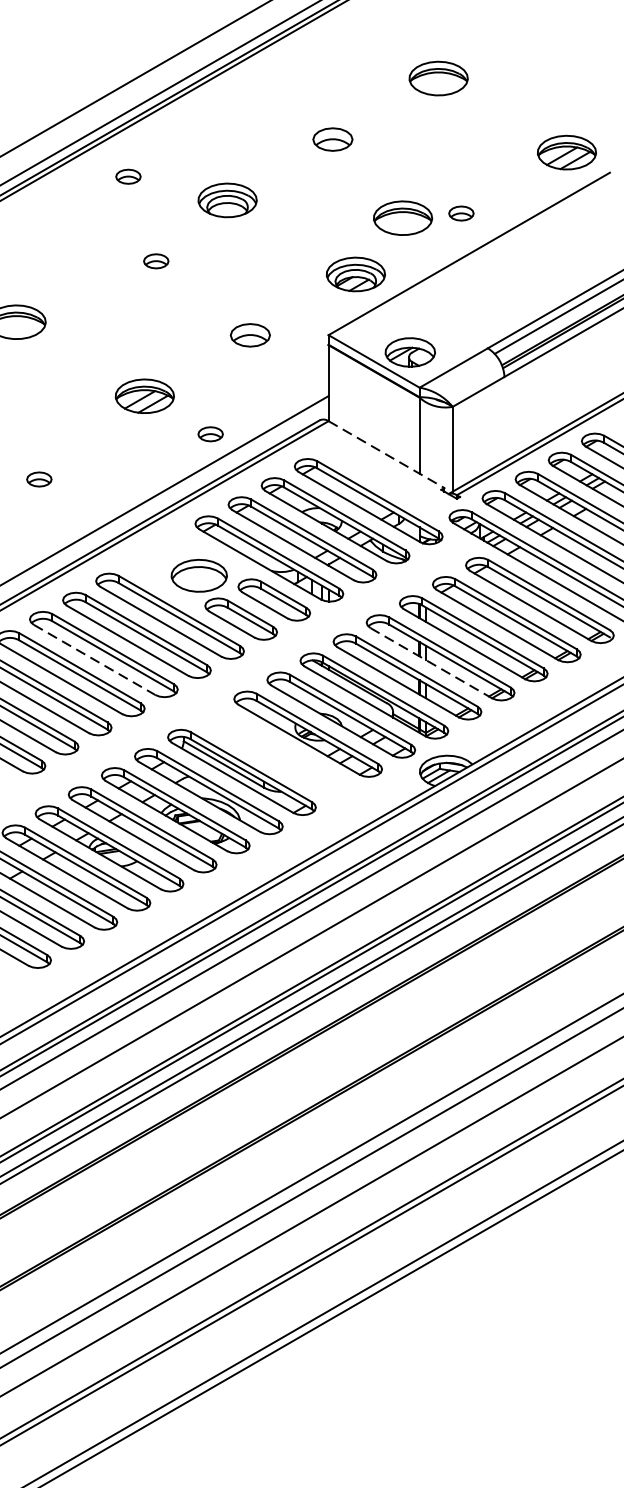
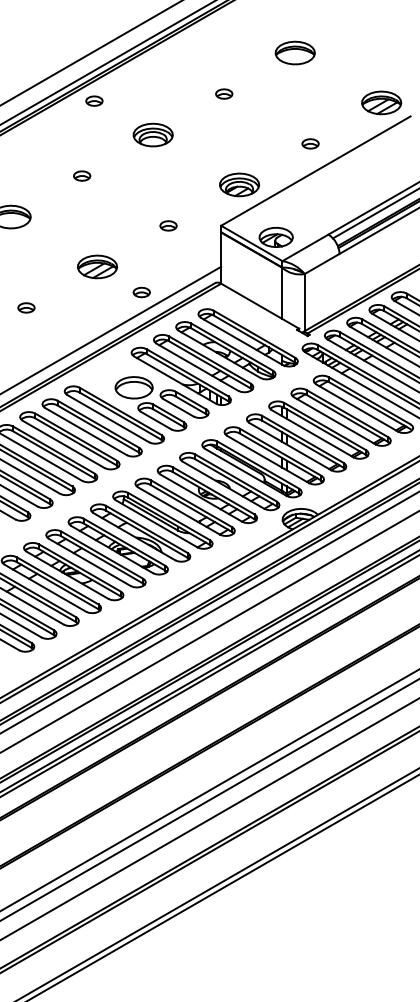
part: (333, 138) -> (224, 93), size x0.62
part: (128, 175) -> (94, 100), moved
part: (401, 217) -> (270, 146), removed
part: (156, 260) -> (82, 175), moved
part: (250, 334) -> (168, 225), size x0.62
line: (387, 455) -> (260, 306), dashed -> solid
part: (39, 478) -> (26, 307), moved
line: (95, 660) -> (64, 444), dashed -> solid
line: (431, 663) -> (290, 446), dashed -> solid
part: (274, 752) -> (184, 506), added

